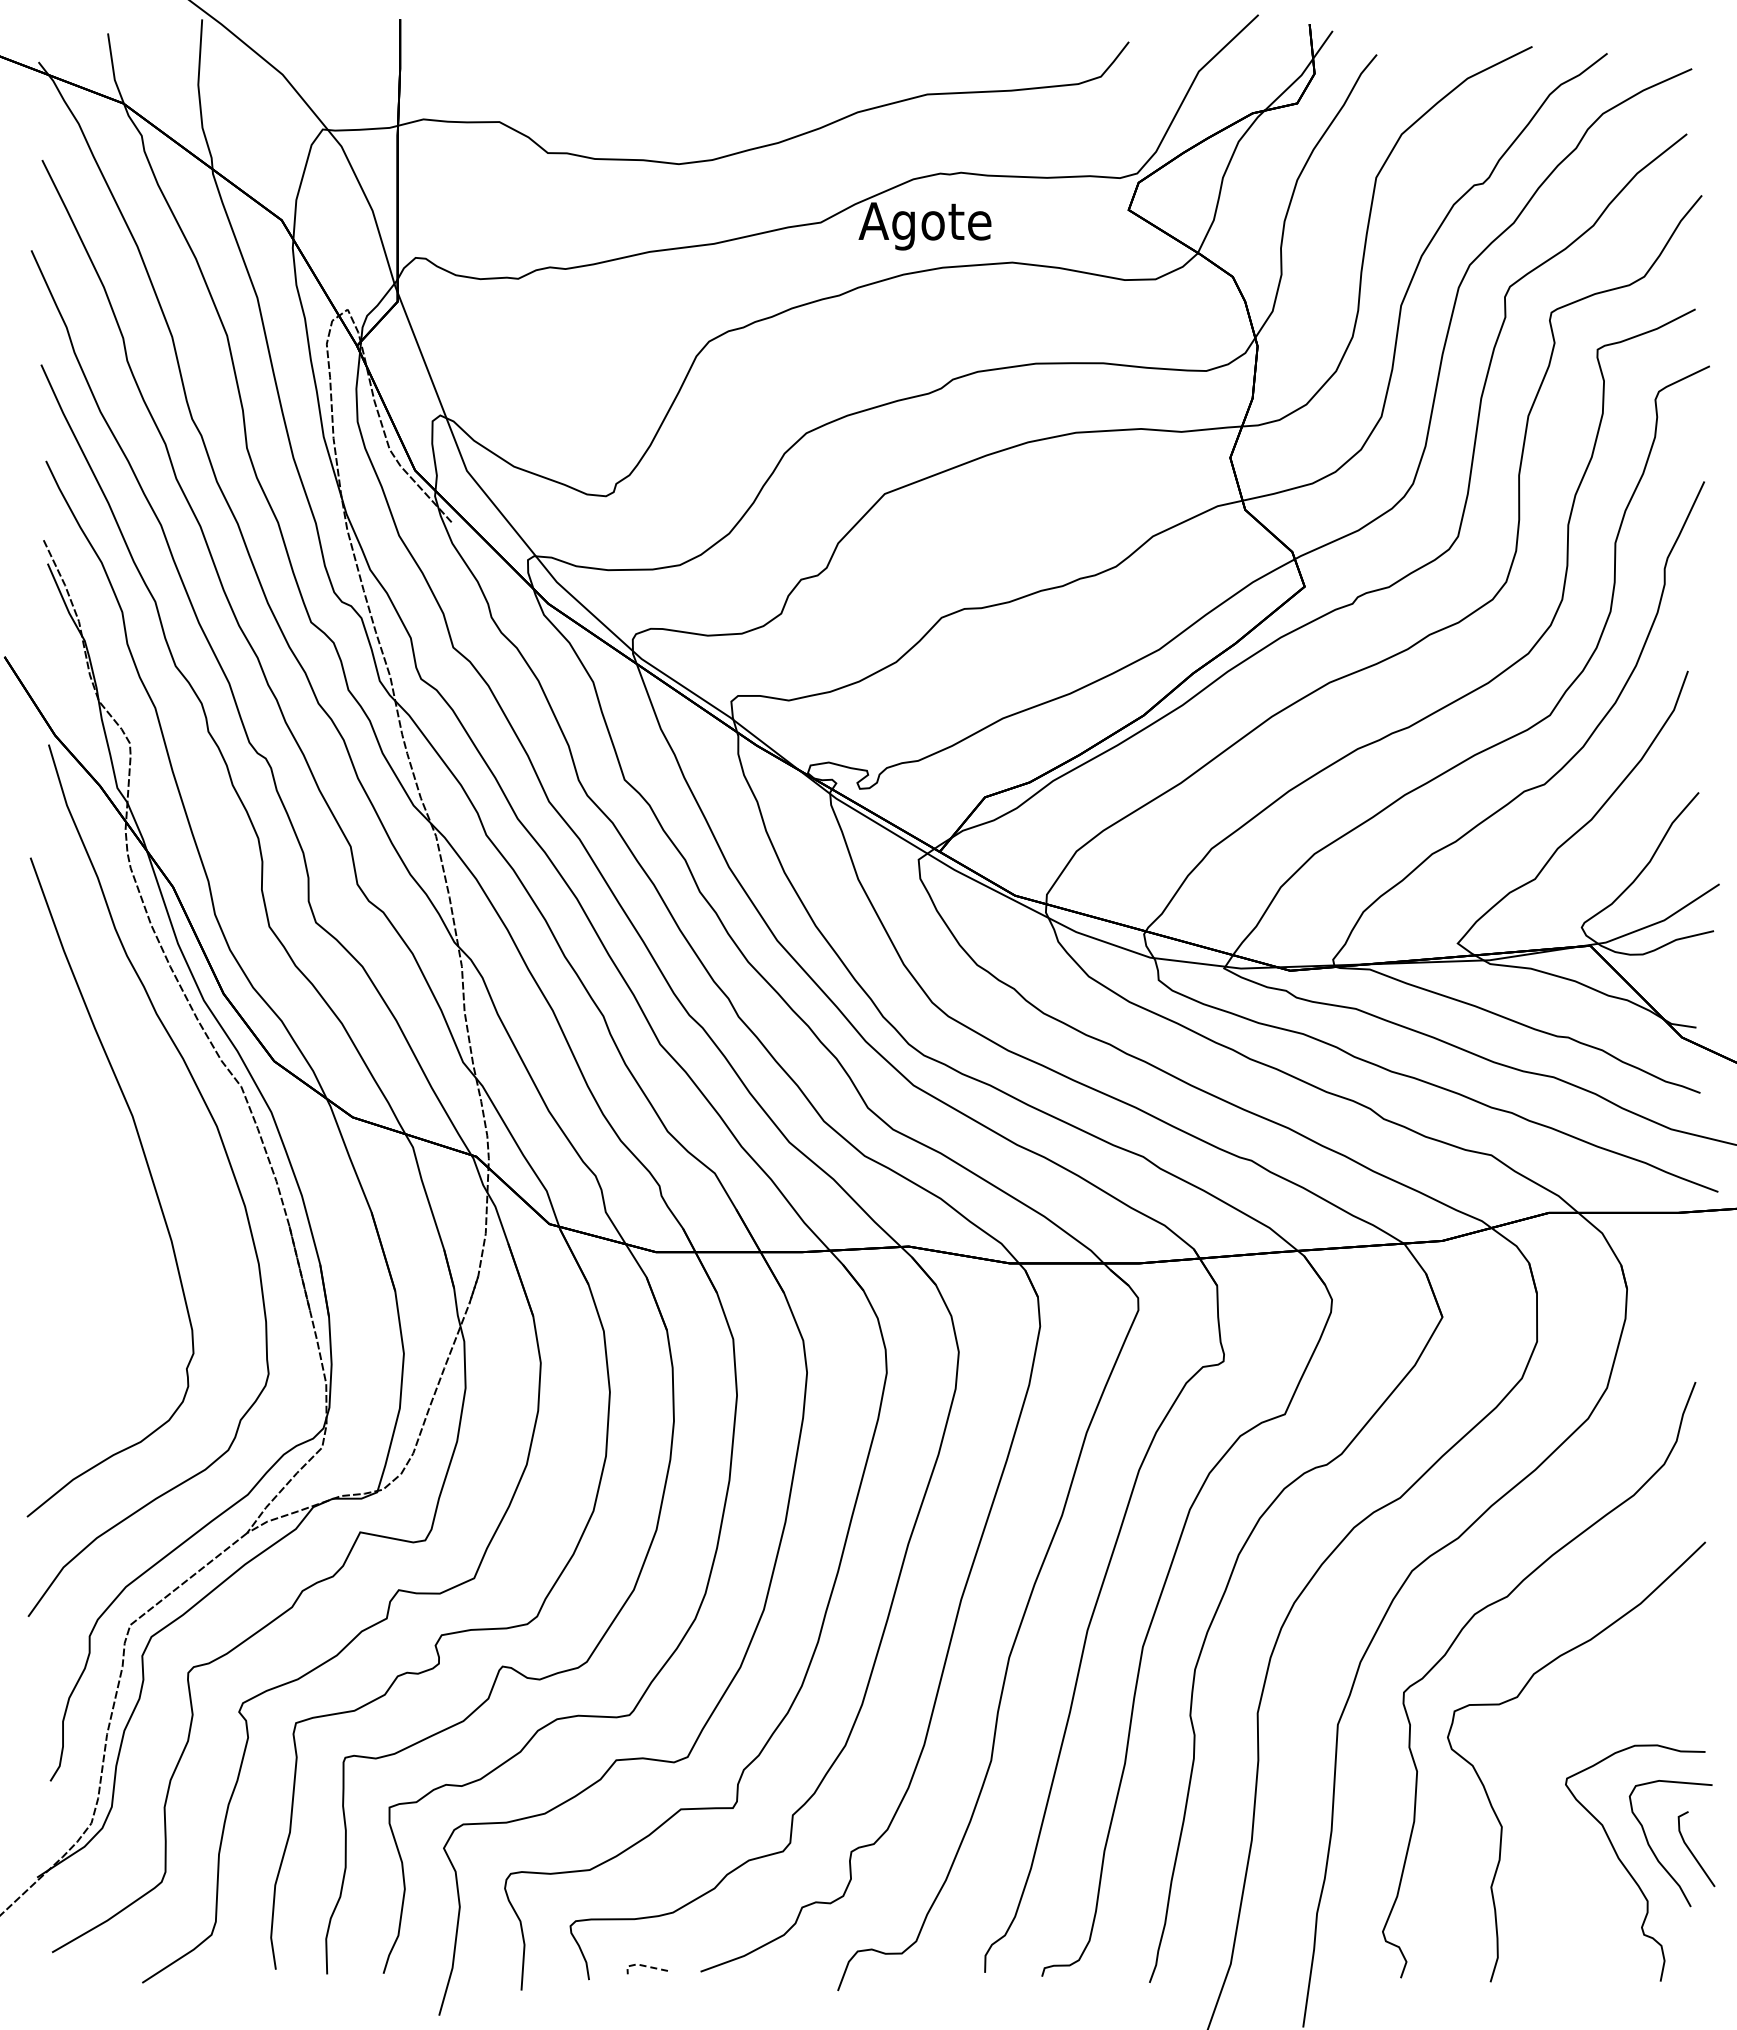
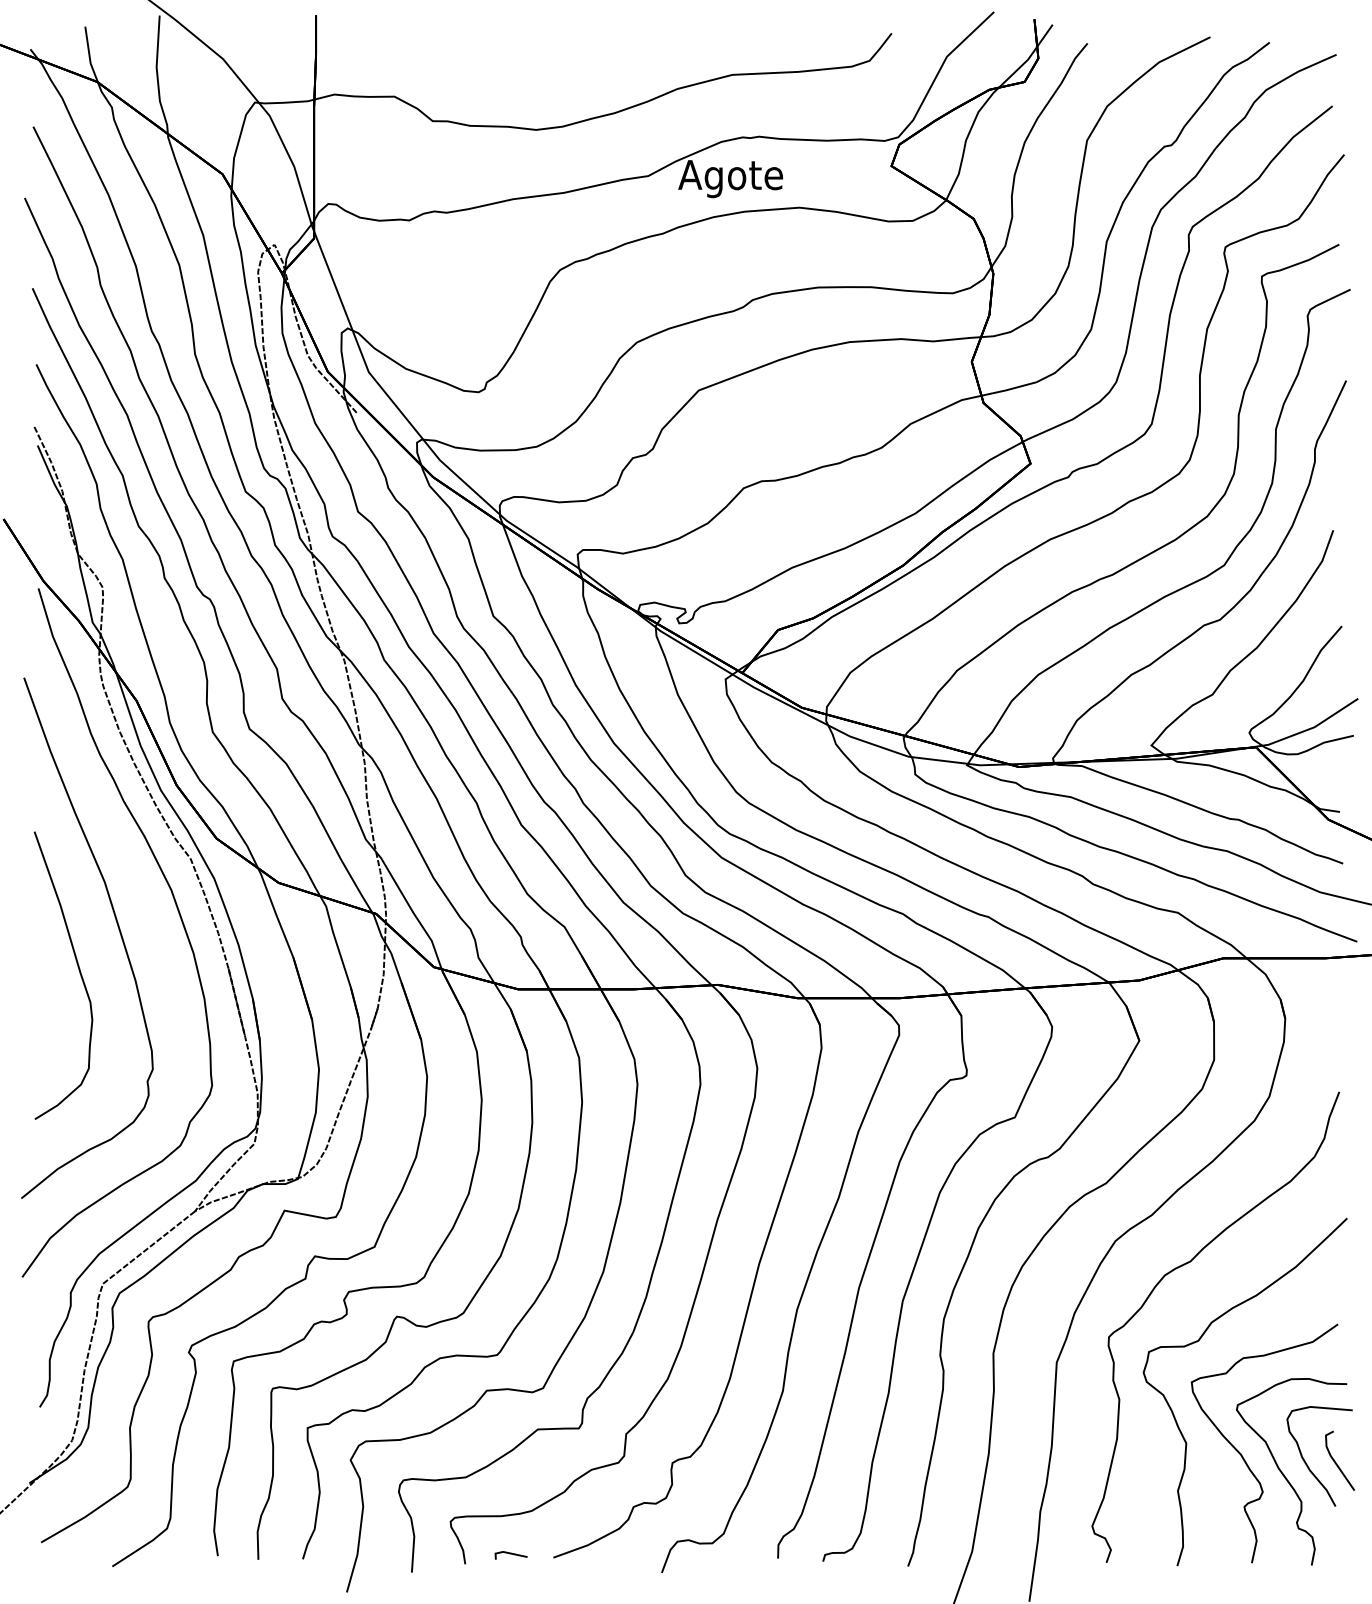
curve: (99, 1227) -> (78, 969), added
curve: (1574, 1844) -> (1243, 1457), added
line: (642, 1965) -> (507, 1552), dashed -> solid

